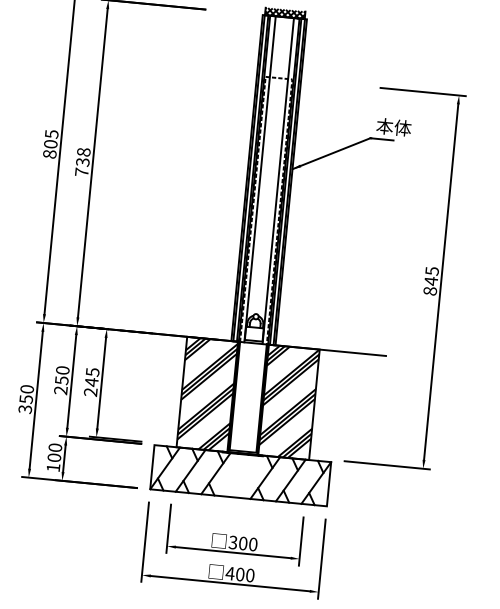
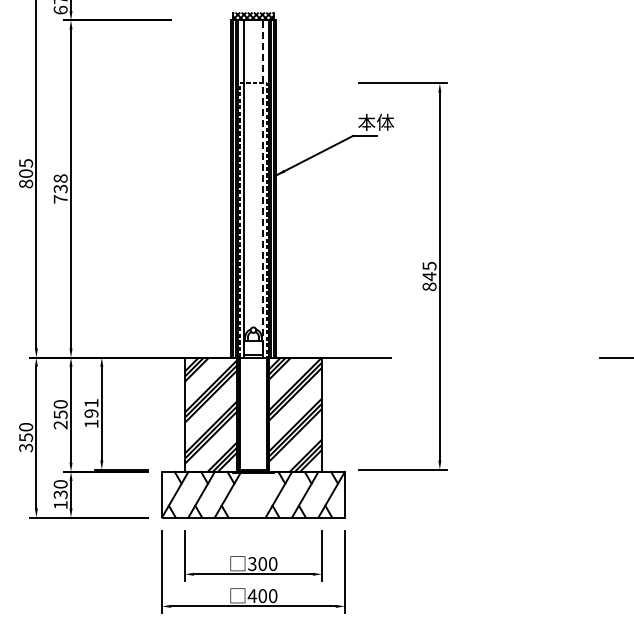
line: (277, 180) -> (262, 188), solid -> dashed
text: (91, 382) -> (91, 413), 245 -> 191
text: (54, 457) -> (60, 494), 100 -> 130

